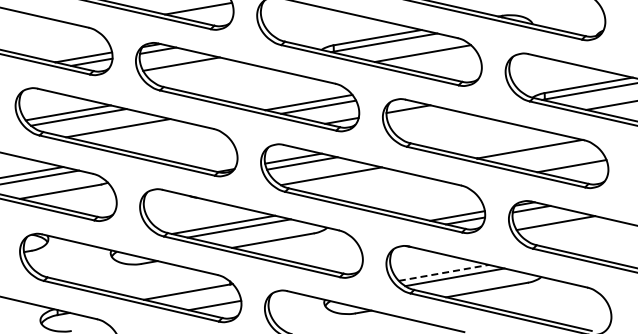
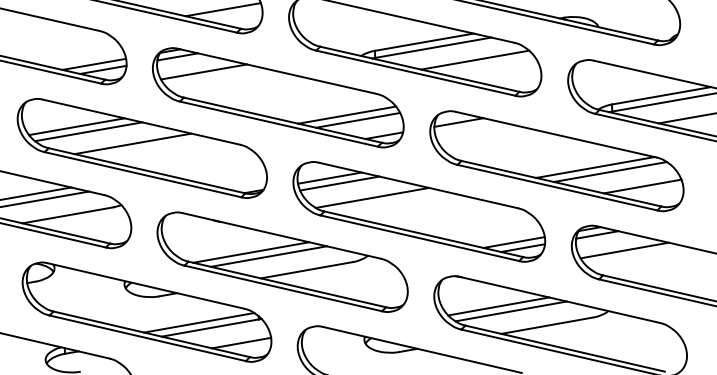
line: (542, 153) -> (609, 172), added
line: (443, 272) -> (498, 306), dashed -> solid
line: (177, 287) -> (199, 322), added

